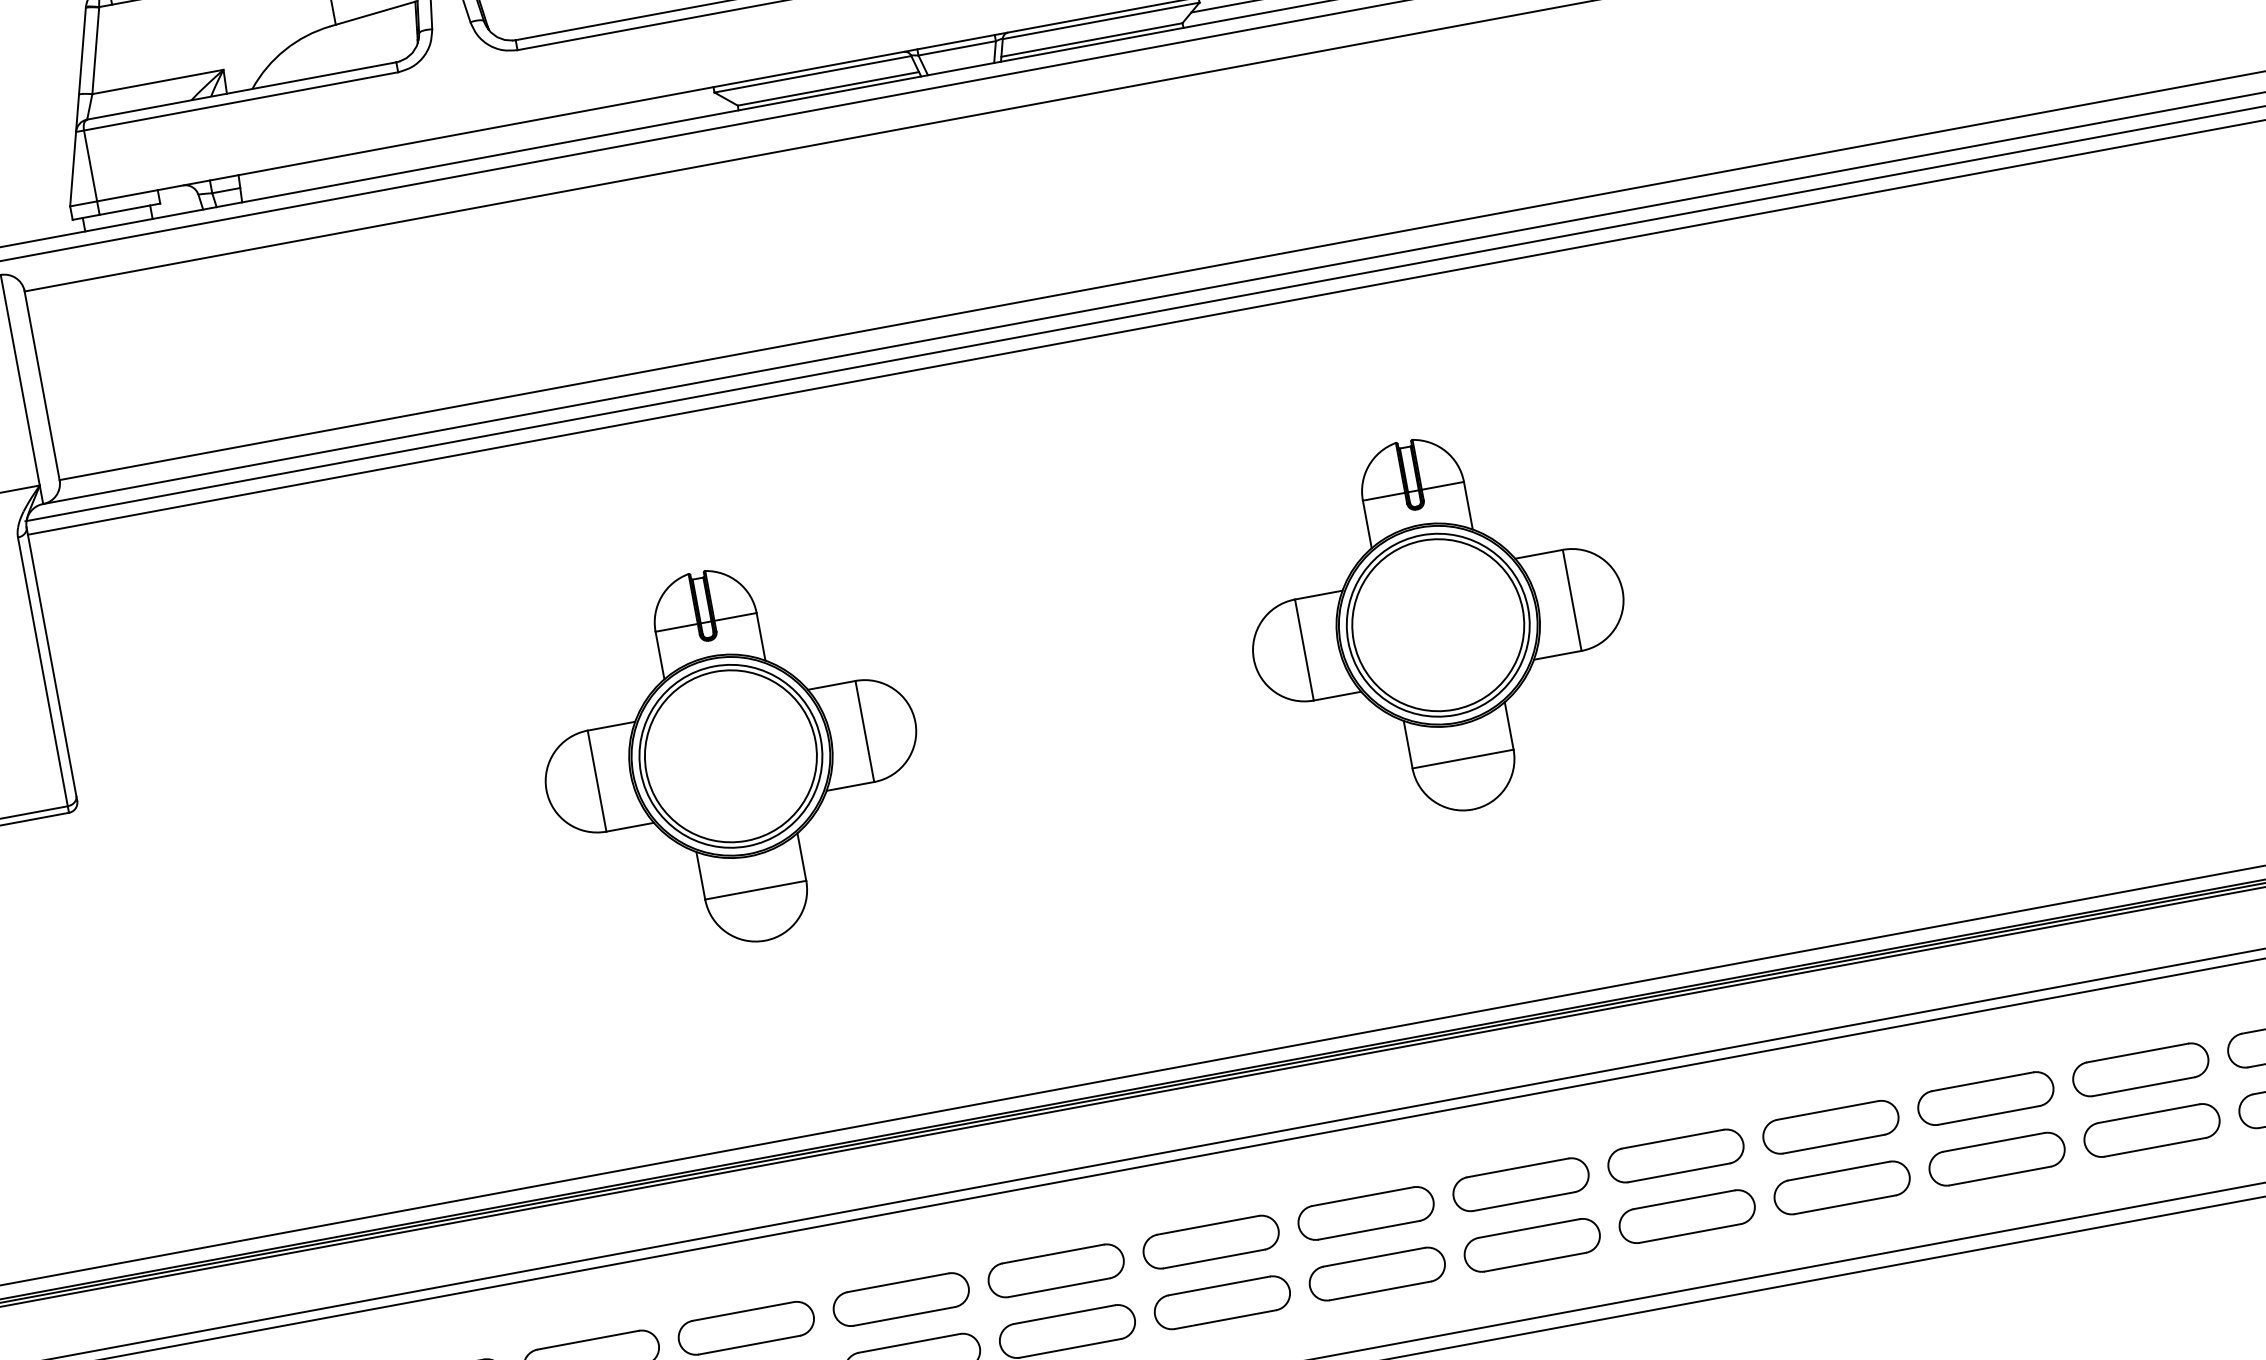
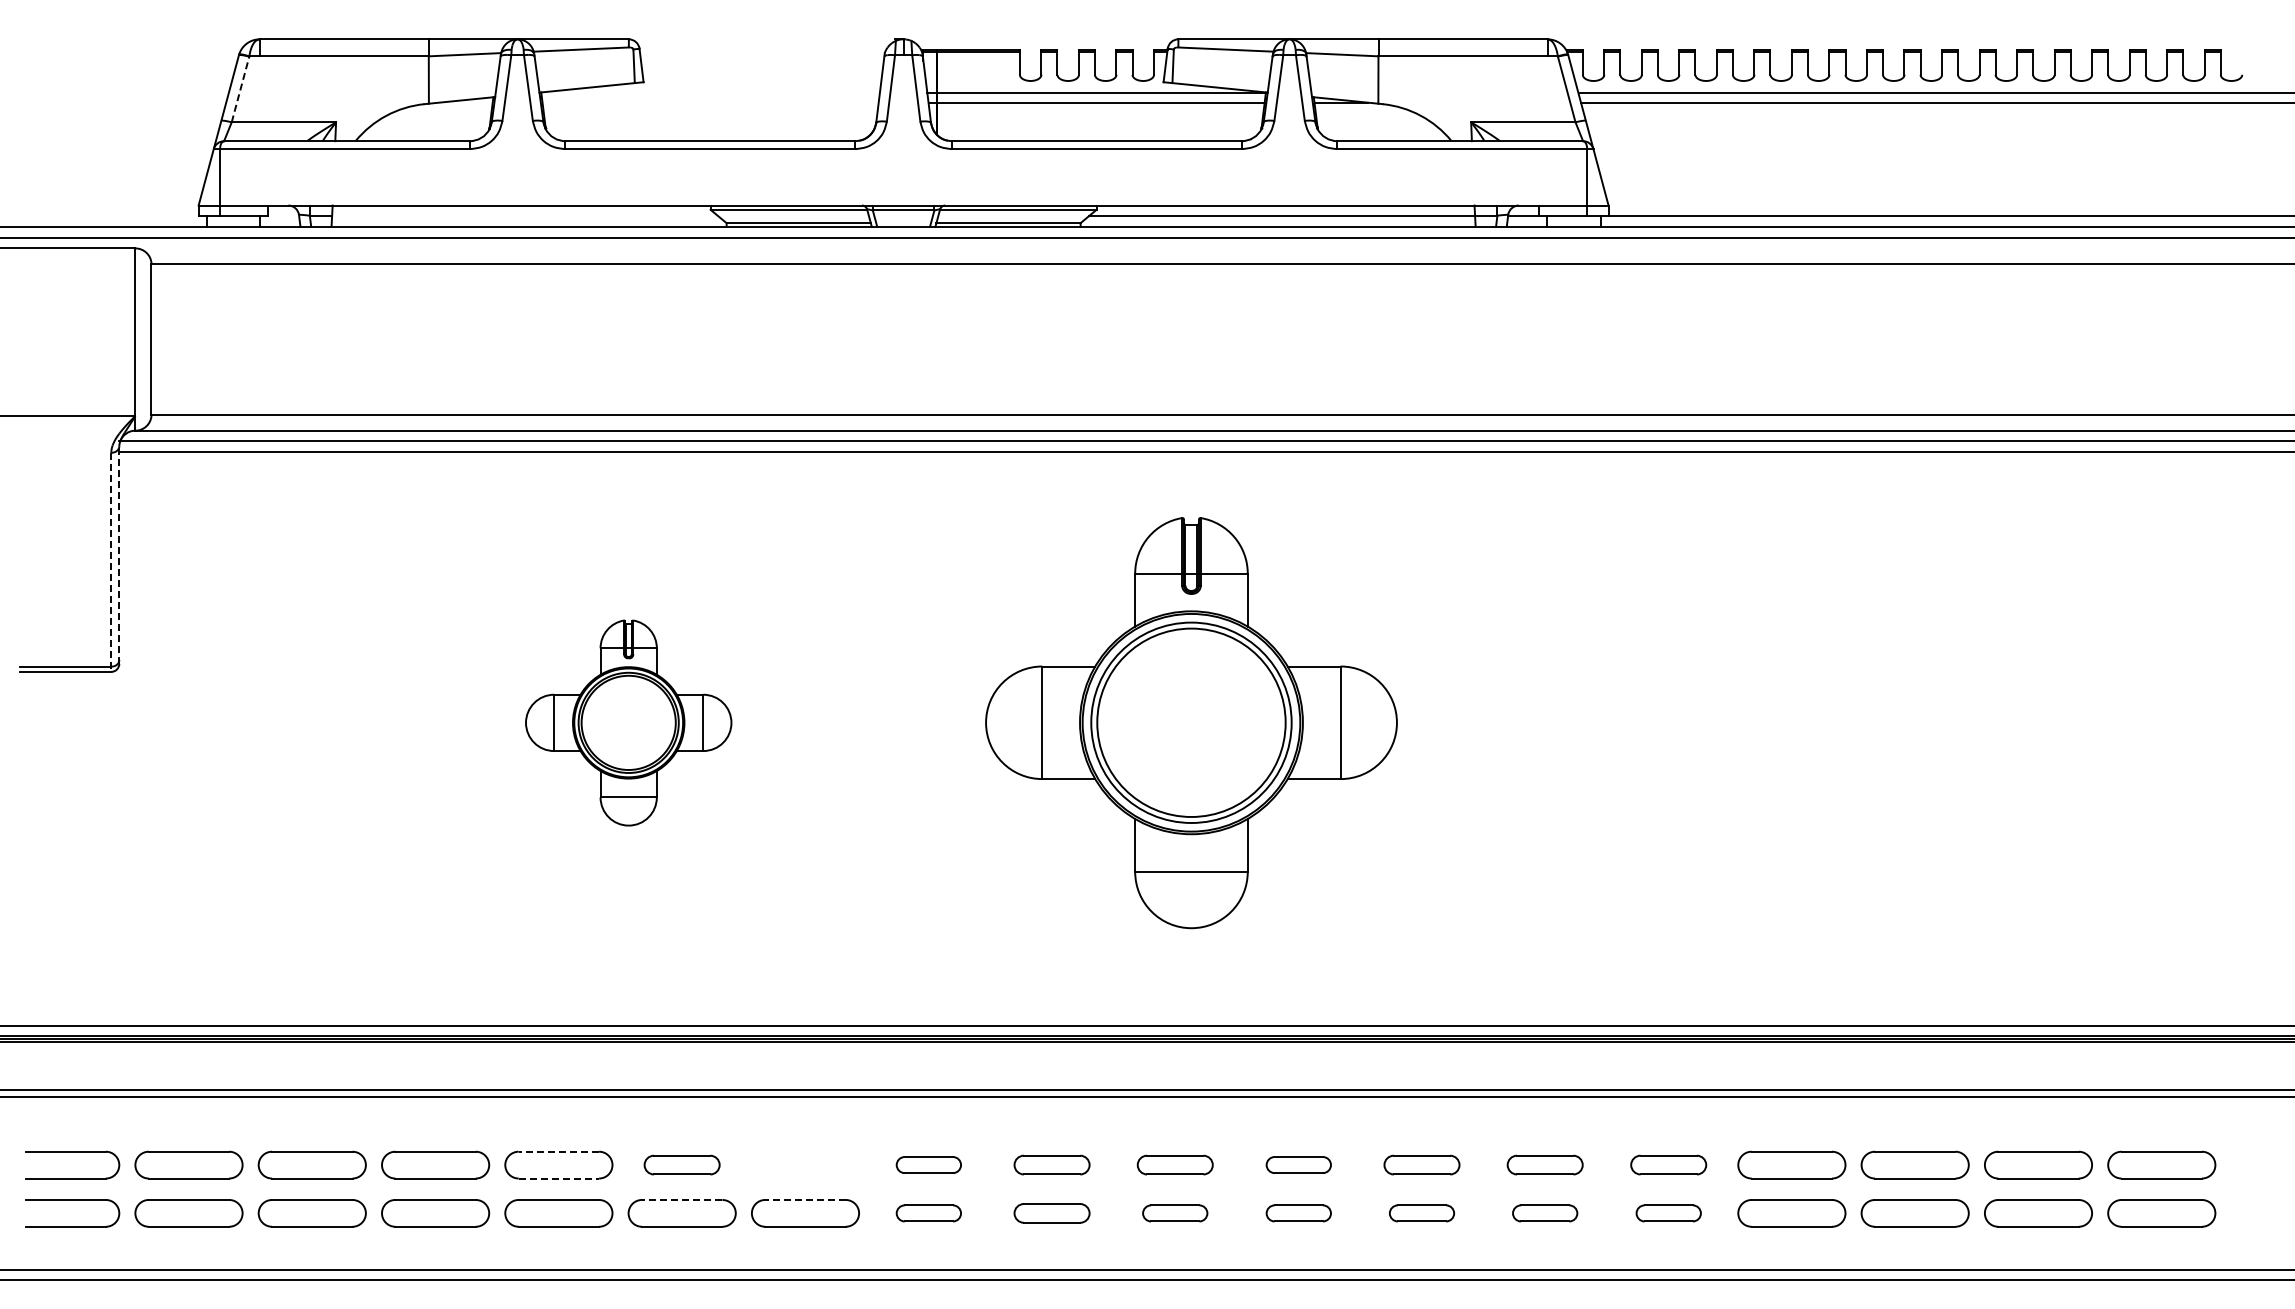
line: (95, 50) -> (240, 89), solid -> dashed
part: (1438, 624) -> (1191, 722), size x1.4
line: (52, 664) -> (119, 555), solid -> dashed
line: (43, 675) -> (111, 562), solid -> dashed
part: (730, 755) -> (628, 722), size x0.7
part: (2140, 1069) -> (1668, 1164), size x0.7
part: (1984, 1097) -> (1544, 1164), size x0.7
part: (1830, 1126) -> (1421, 1164), size x0.7
part: (2151, 1130) -> (1668, 1213), size x0.6
part: (1675, 1155) -> (1298, 1164), size x0.6
part: (1996, 1159) -> (1544, 1213), size x0.6
part: (1519, 1184) -> (1174, 1164), size x0.7
part: (1841, 1188) -> (1421, 1213), size x0.6
part: (1365, 1212) -> (1051, 1164), size x0.7
part: (1687, 1216) -> (1298, 1213), size x0.6
part: (1210, 1241) -> (928, 1164), size x0.6
part: (1531, 1245) -> (1174, 1213), size x0.6
part: (1056, 1270) -> (805, 1164), removed
part: (1376, 1274) -> (1051, 1213), size x0.7
part: (900, 1298) -> (681, 1164), size x0.7
part: (1222, 1303) -> (928, 1213), size x0.6
line: (742, 1311) -> (558, 1151), solid -> dashed
line: (1064, 1314) -> (805, 1199), solid -> dashed
line: (908, 1342) -> (681, 1199), solid -> dashed
line: (750, 1344) -> (559, 1178), solid -> dashed

